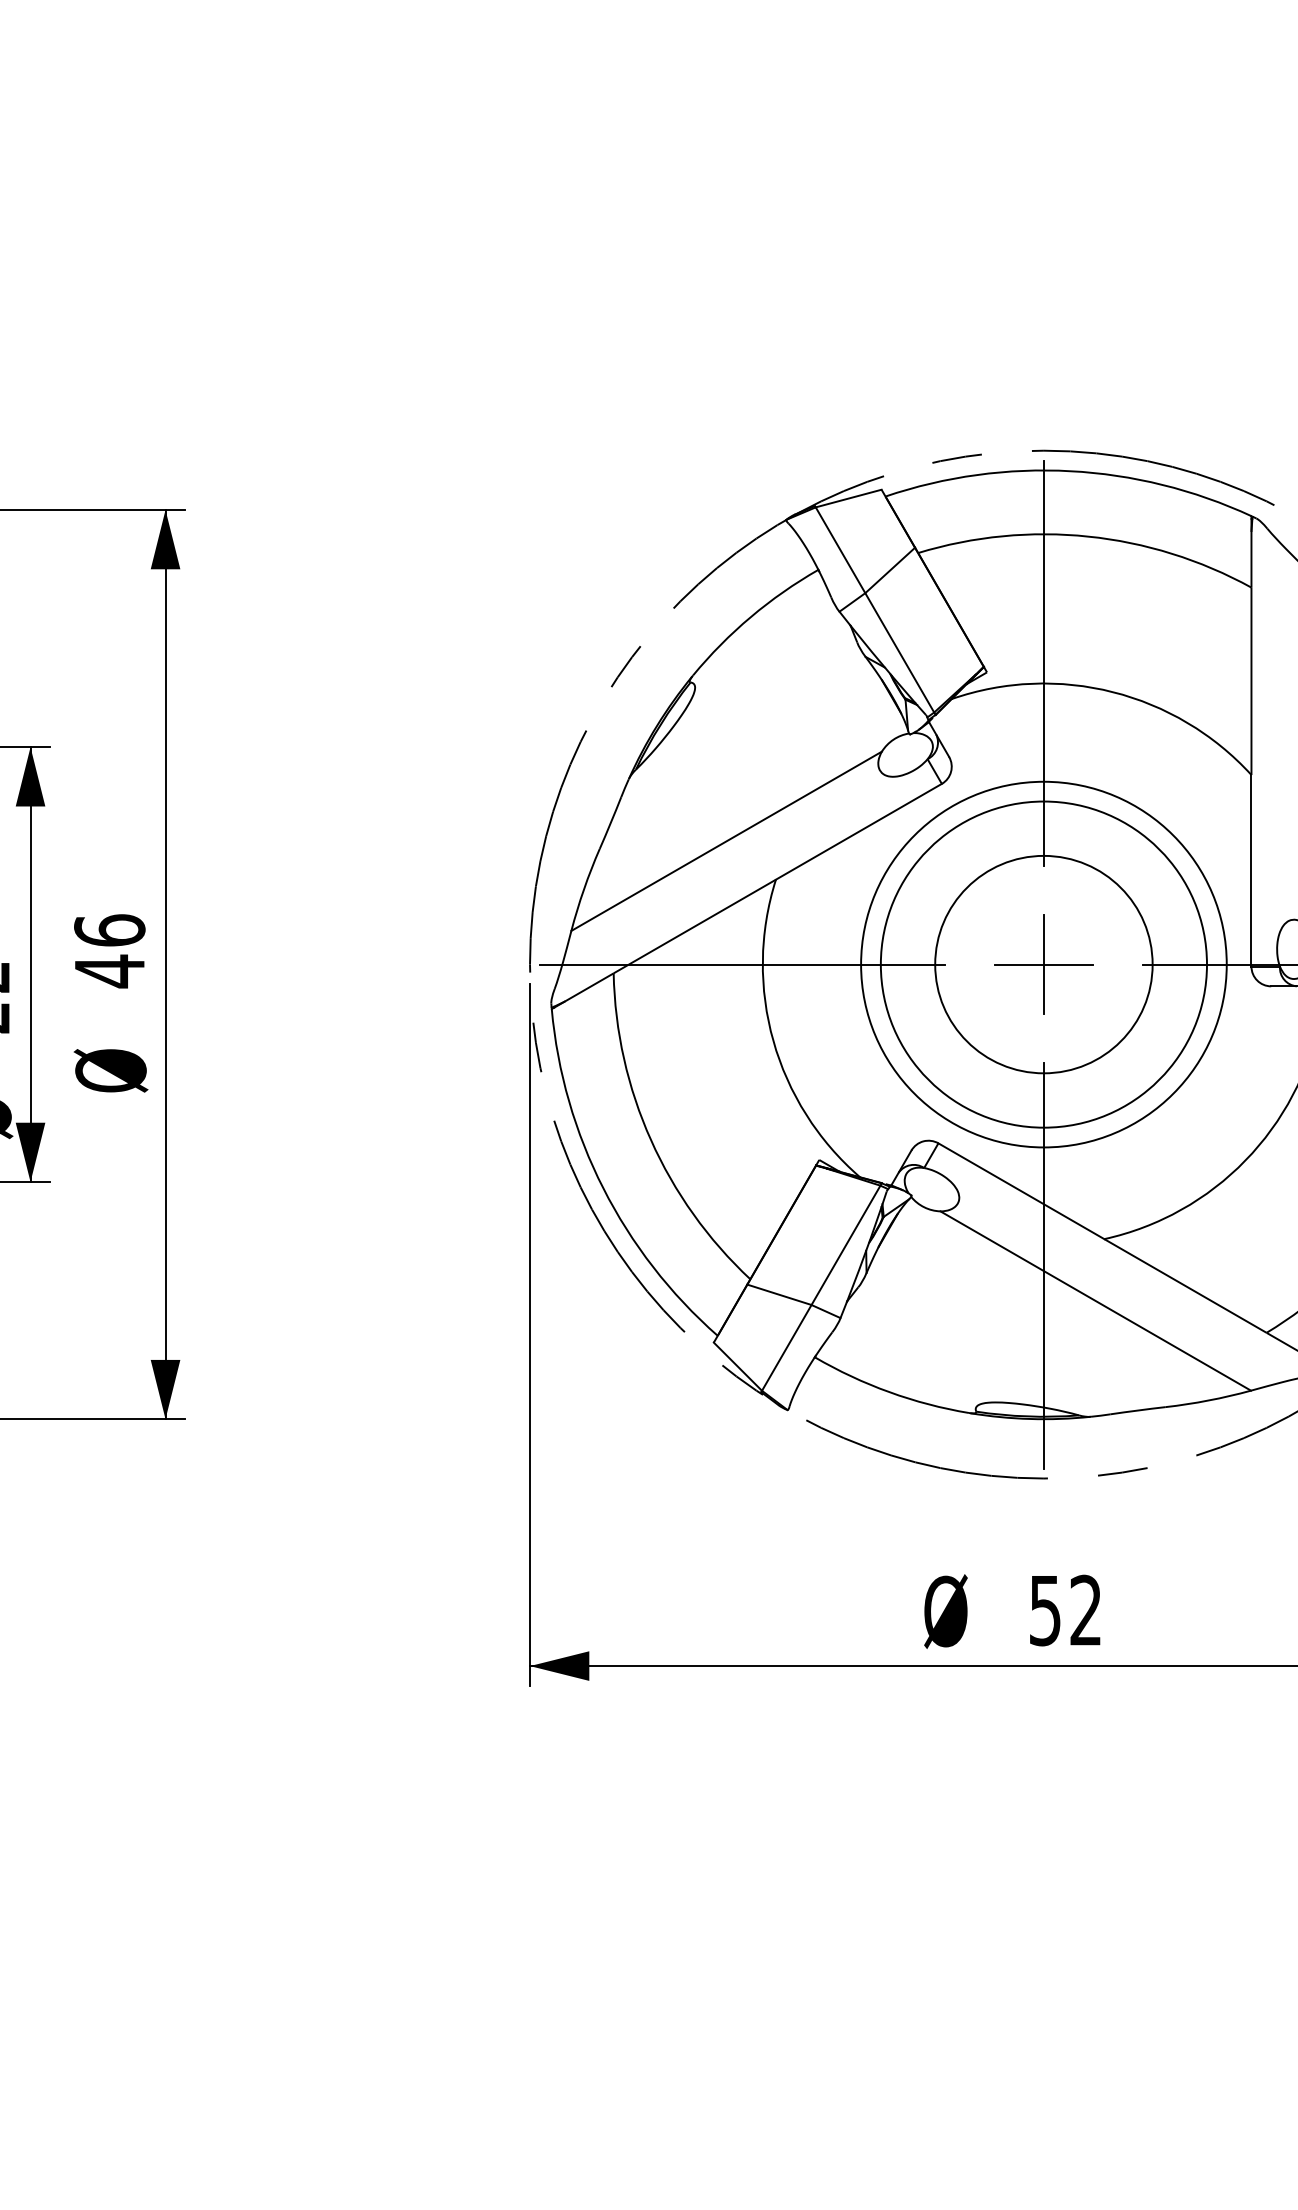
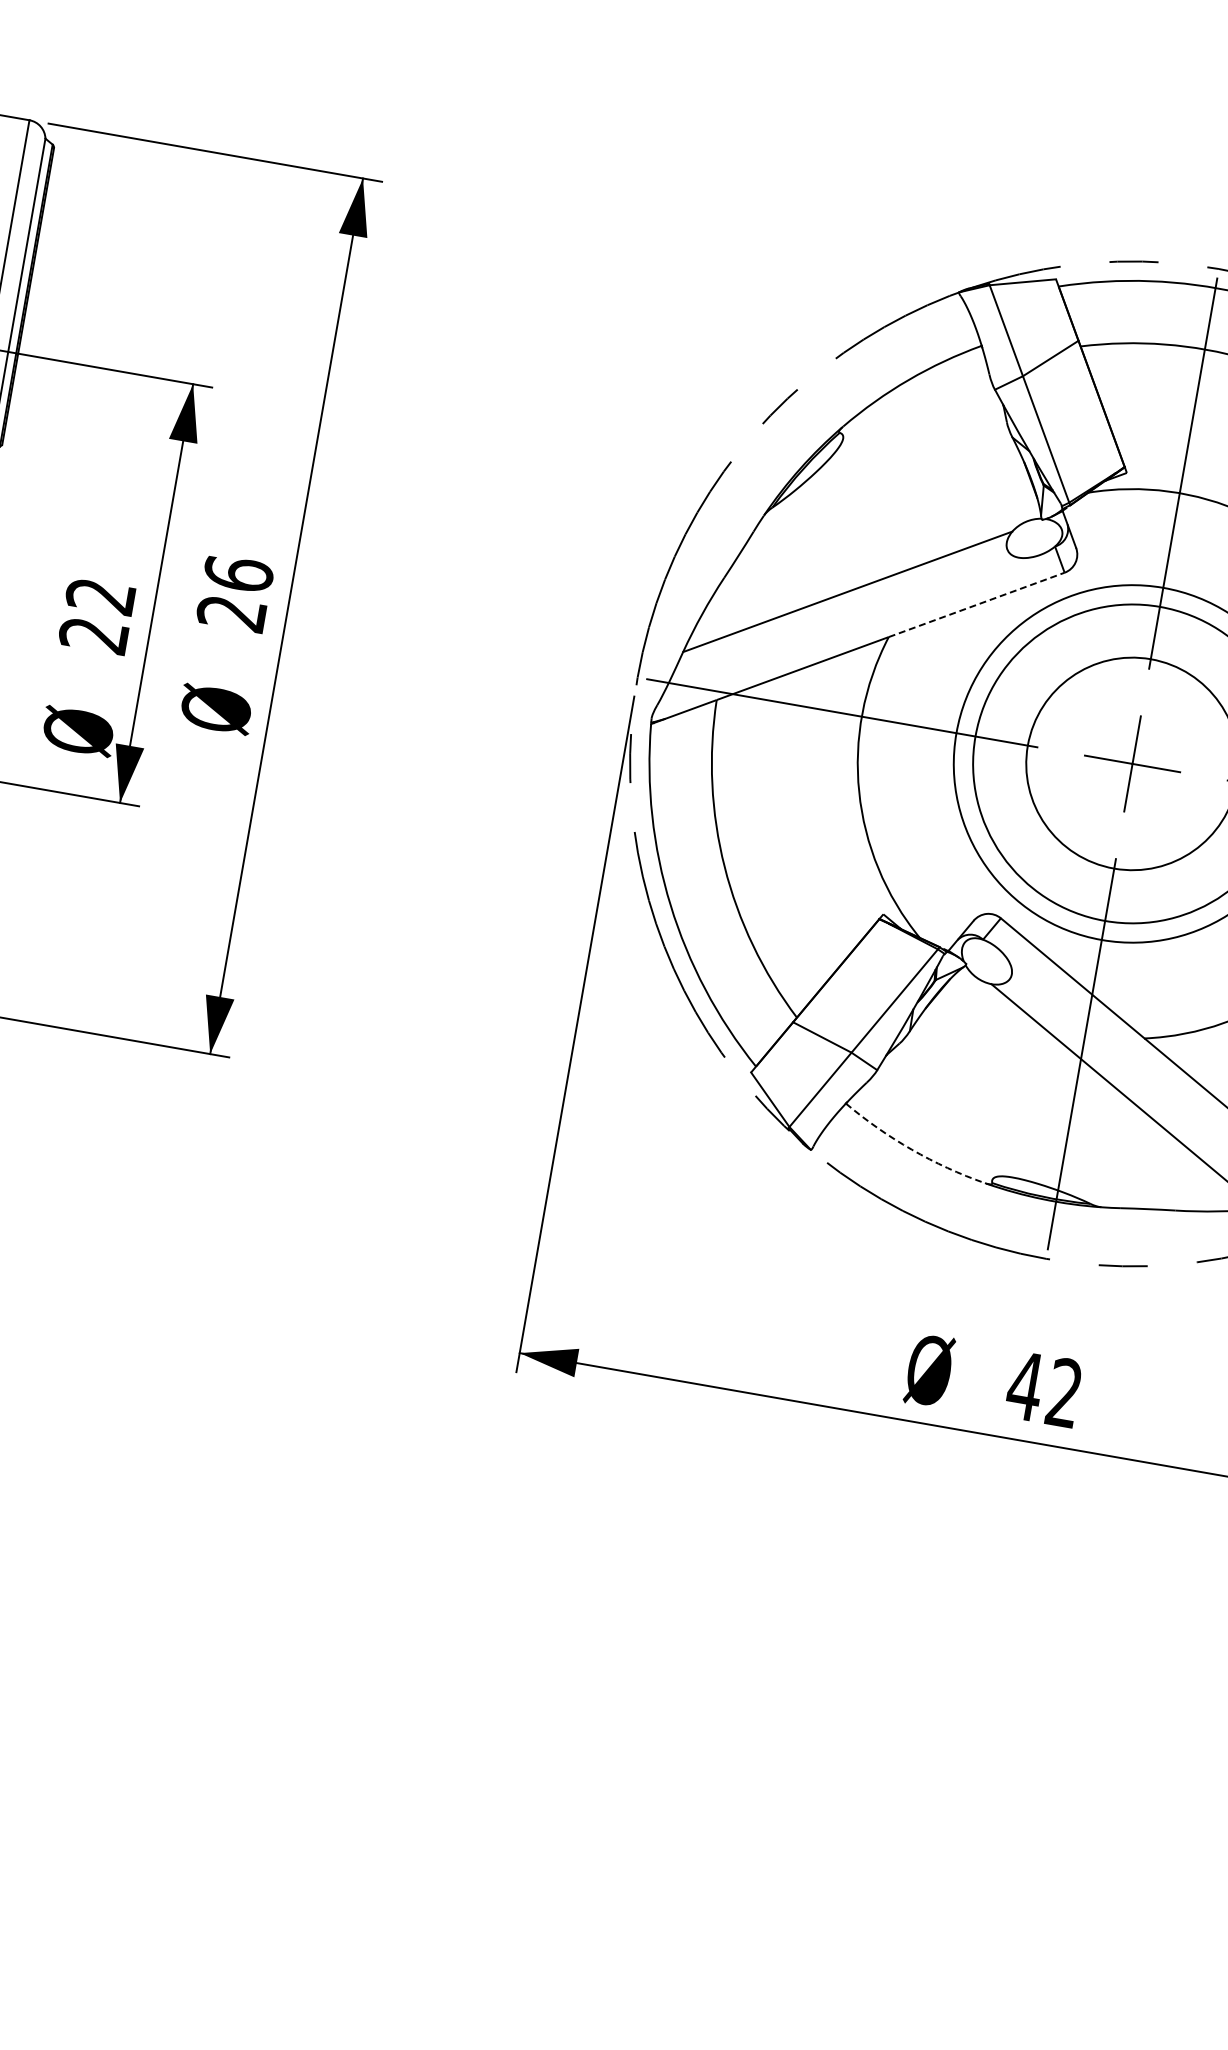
line: (858, 831) -> (976, 604), solid -> dashed
text: (109, 971) -> (231, 613), 46 -> 26
arc: (889, 1392) -> (911, 1150), solid -> dashed
text: (1045, 1611) -> (1025, 1387), 52 -> 42

